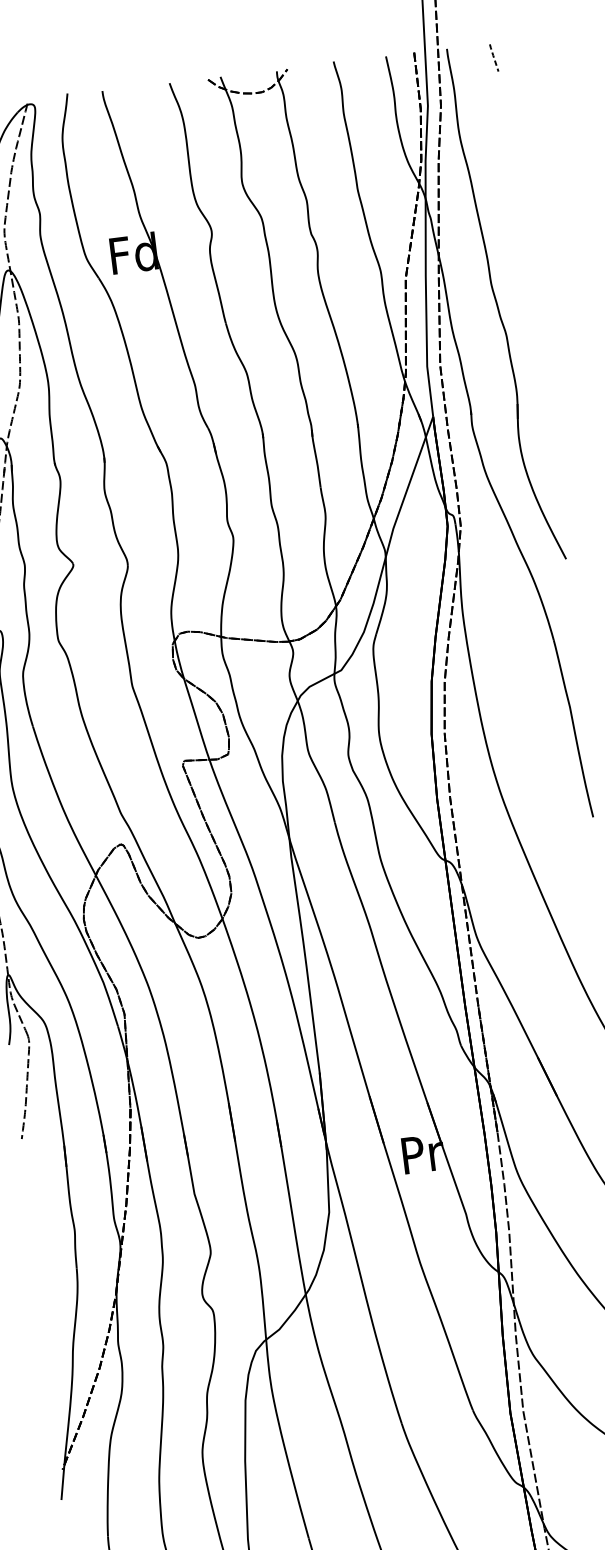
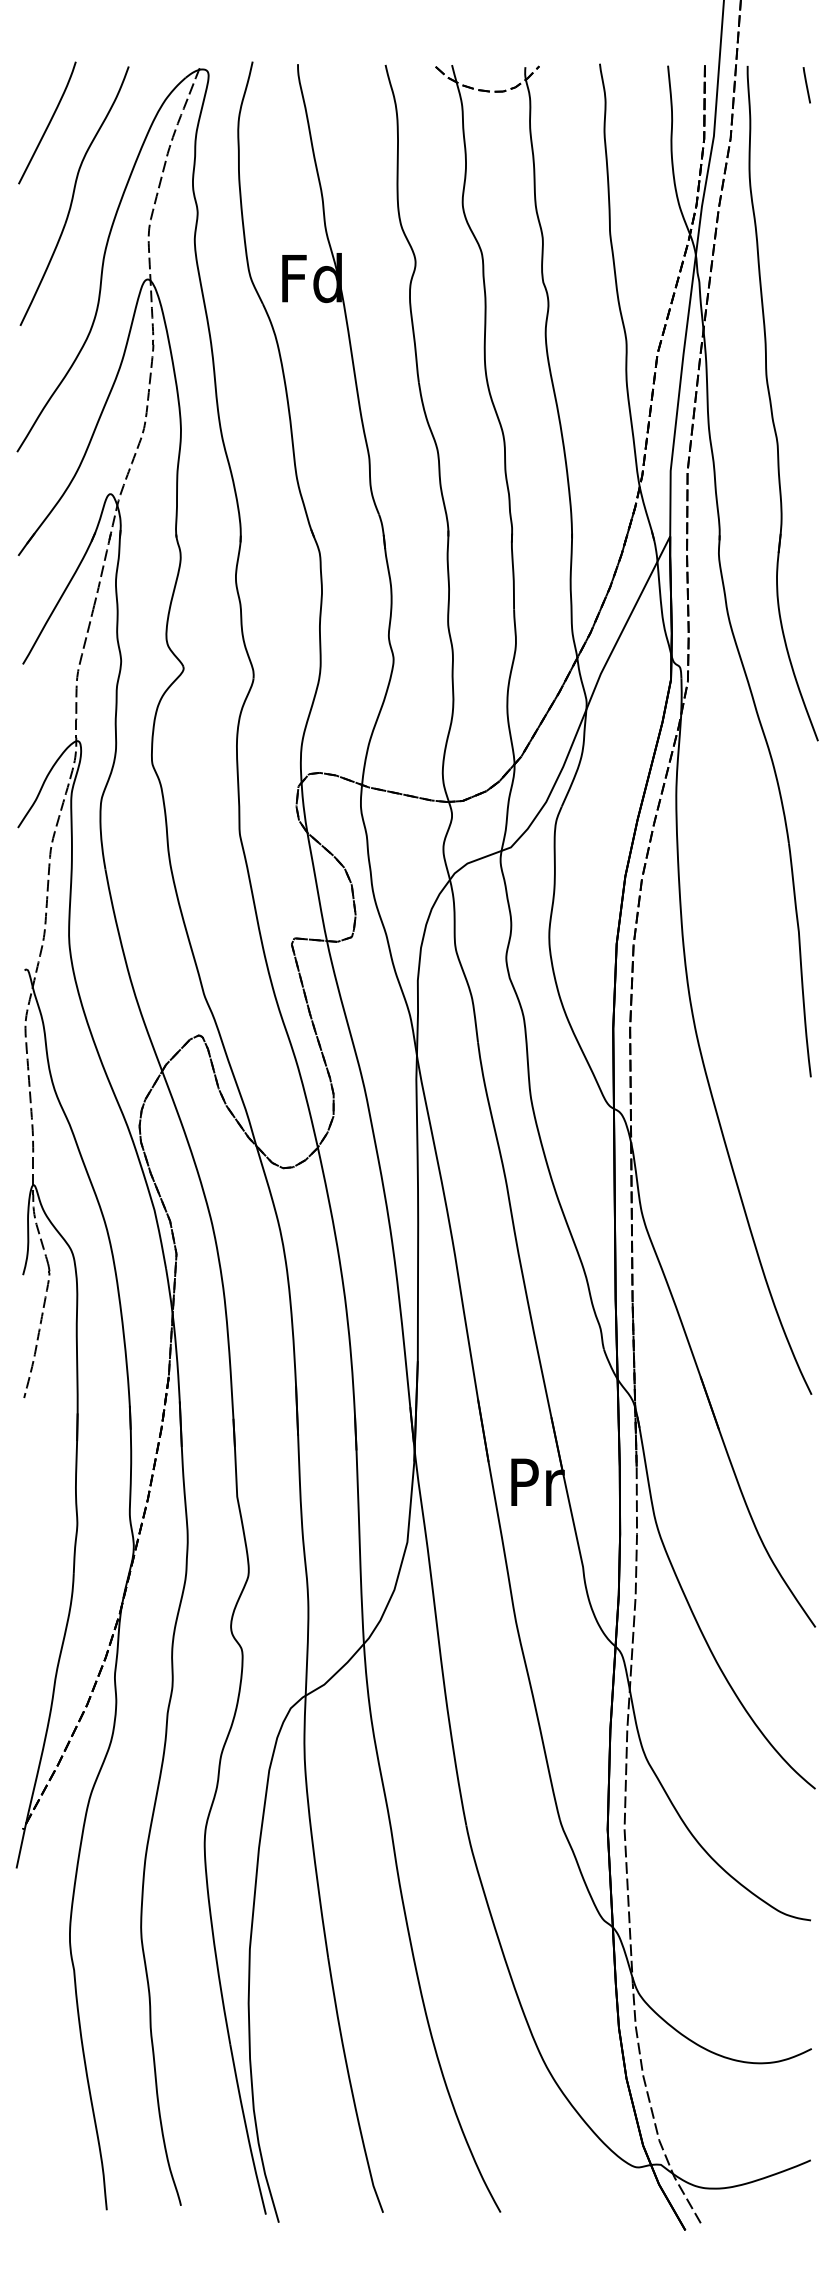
line: (493, 56) -> (806, 83), dashed -> solid

